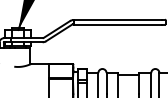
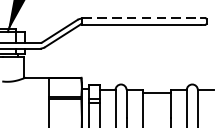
line: (117, 19) -> (141, 17), solid -> dashed

